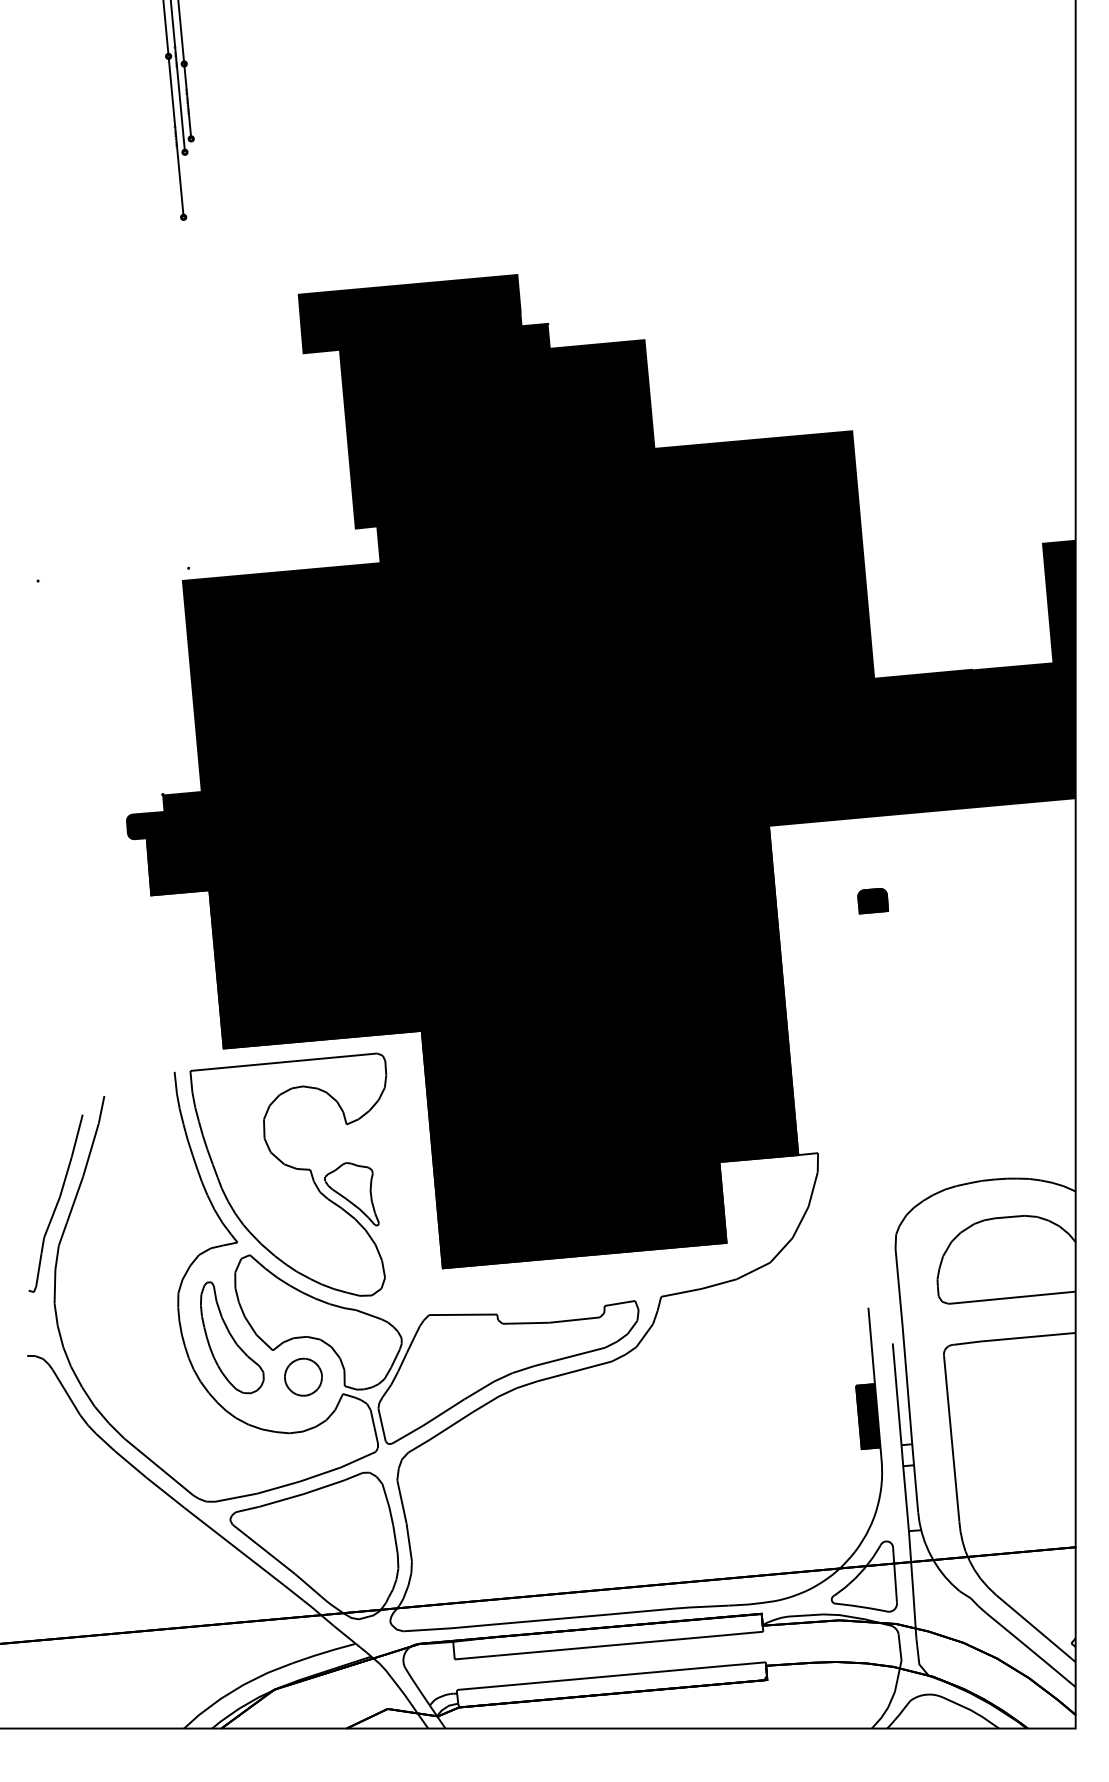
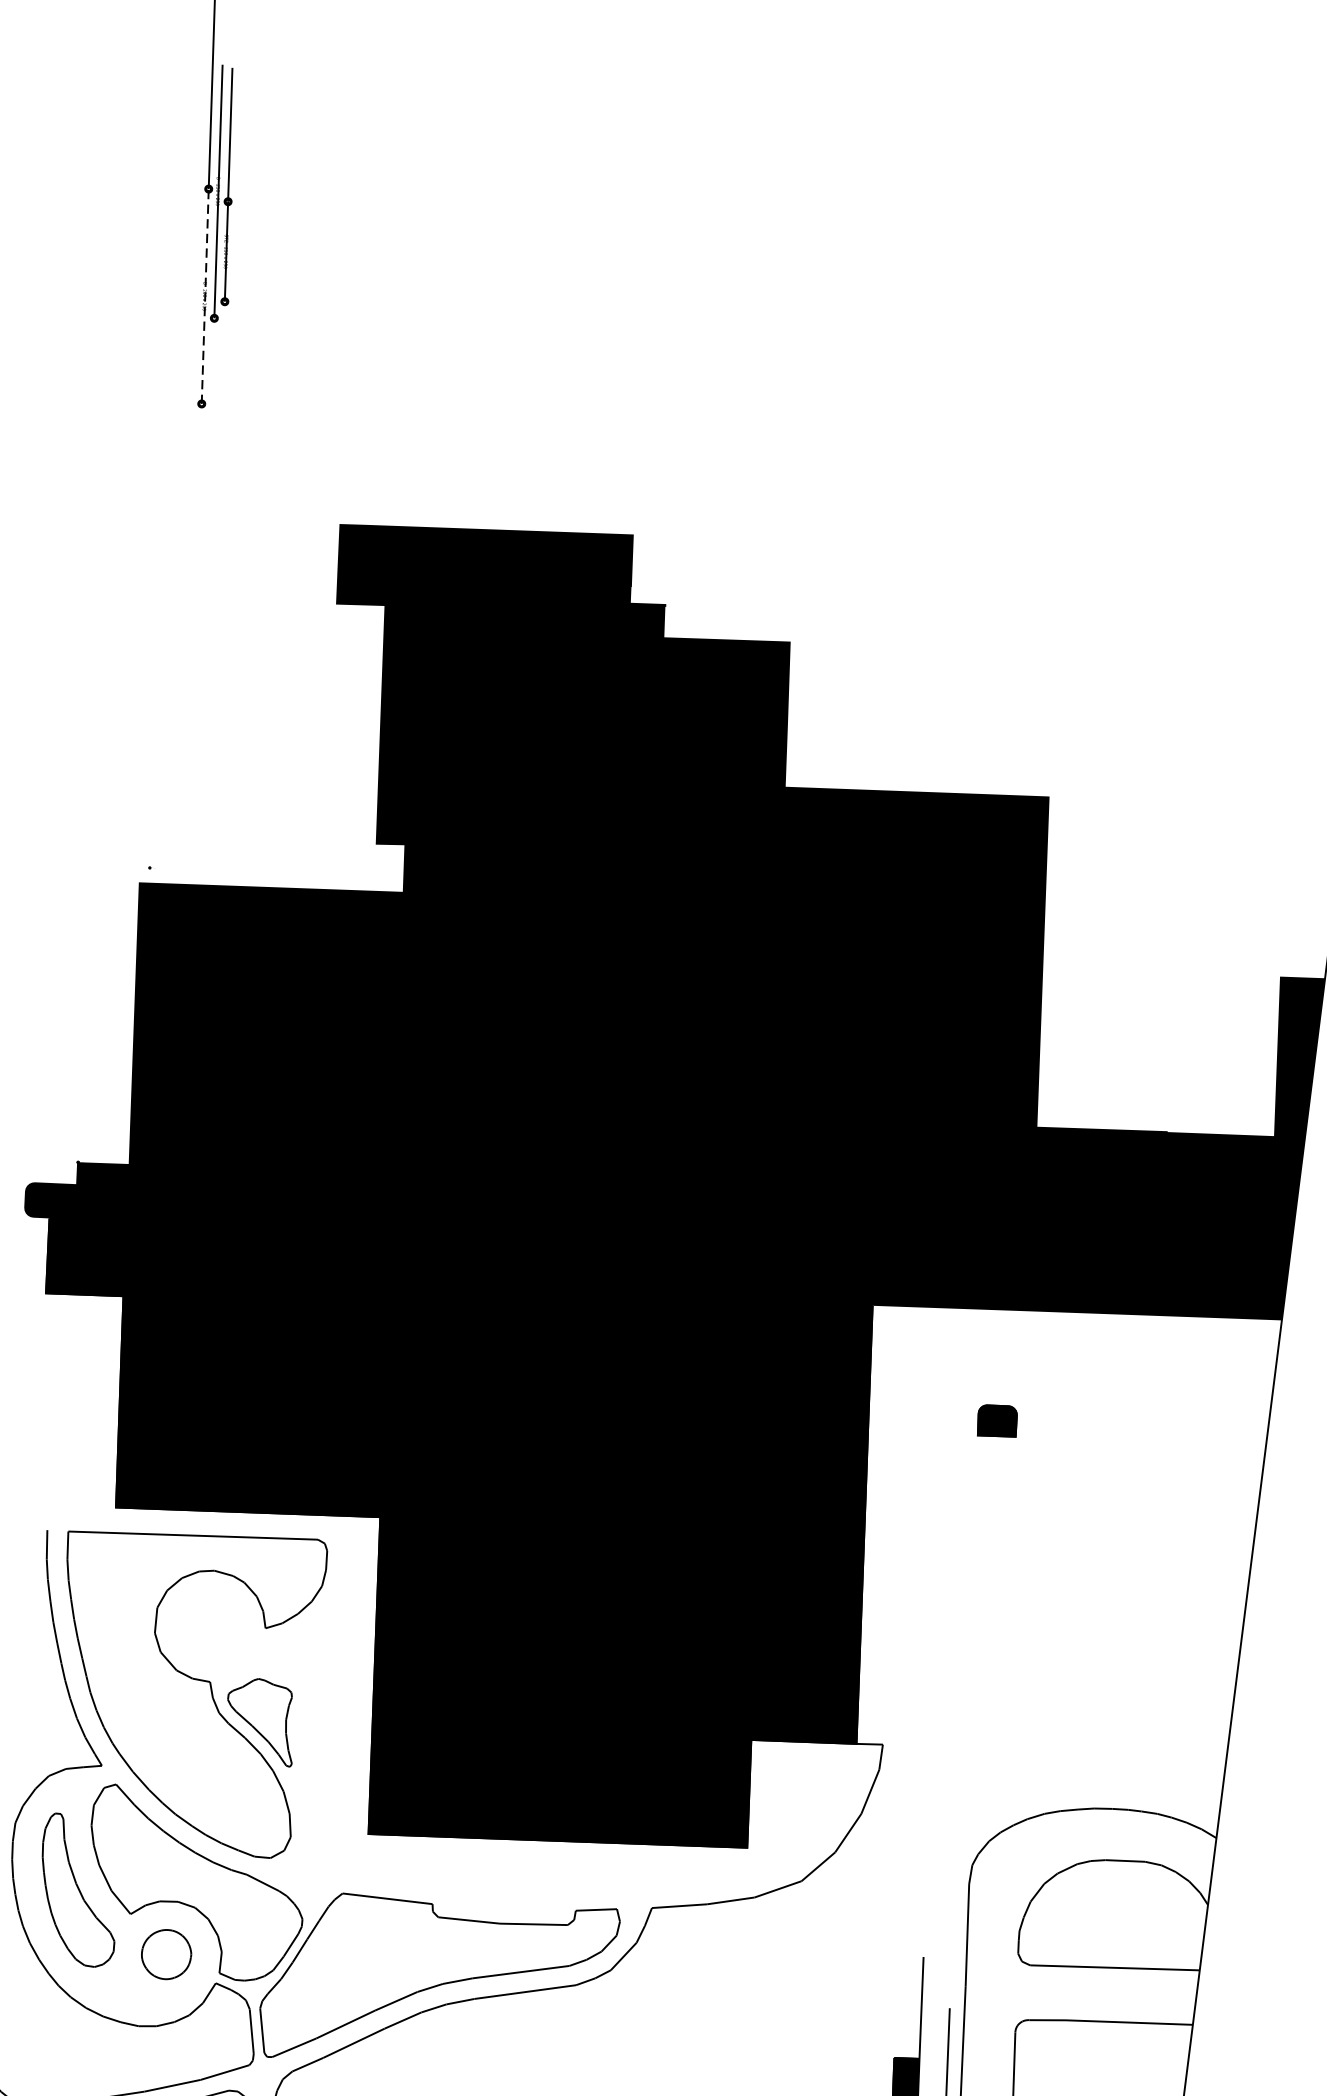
line: (176, 136) -> (205, 296), solid -> dashed

